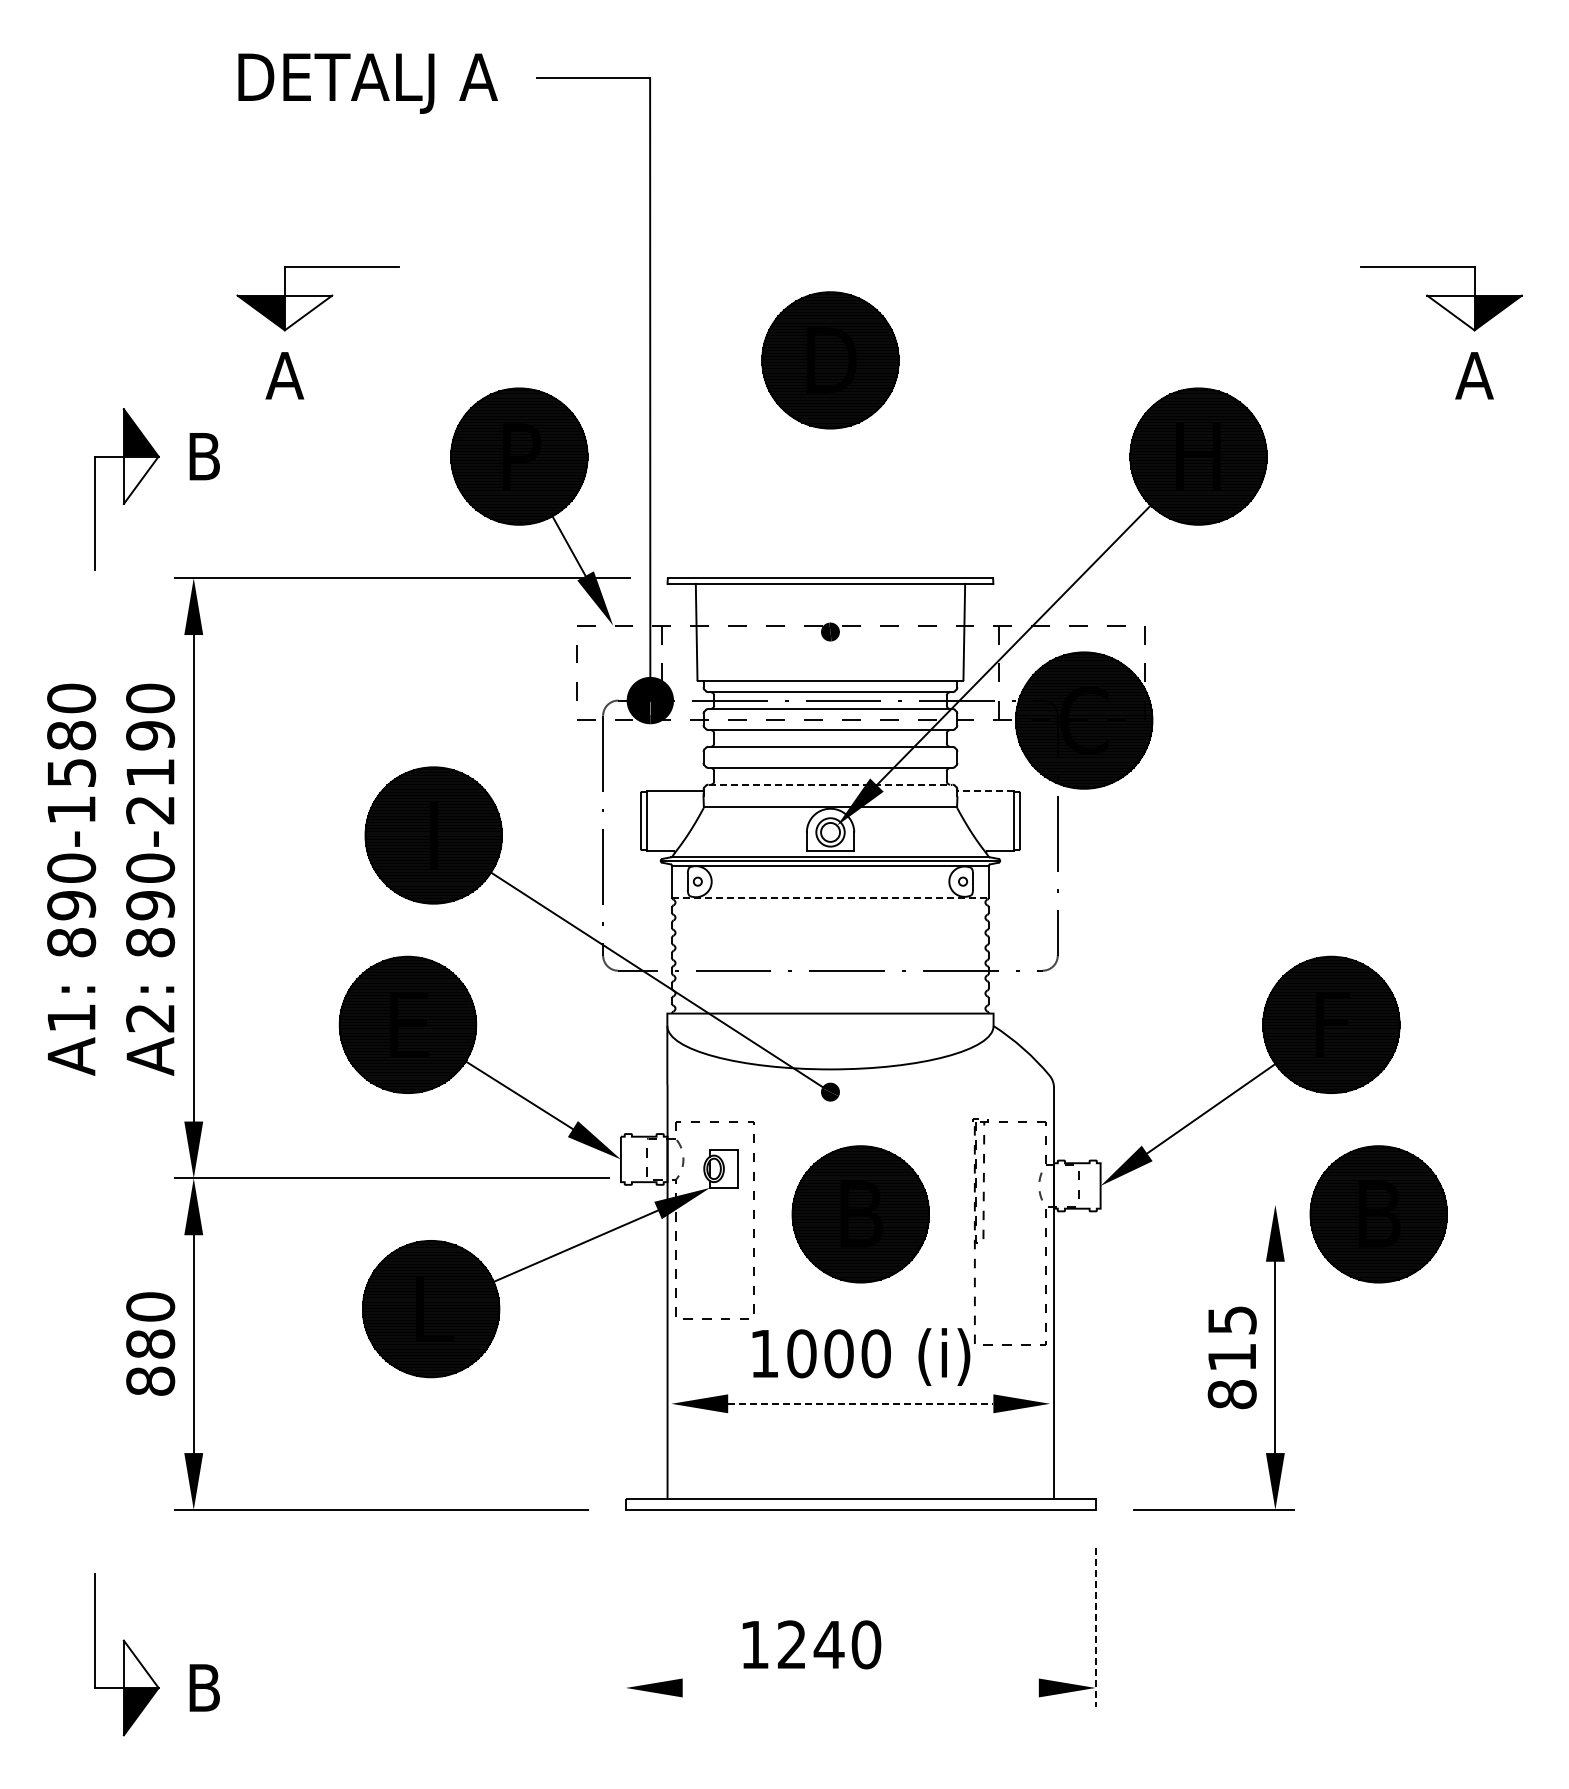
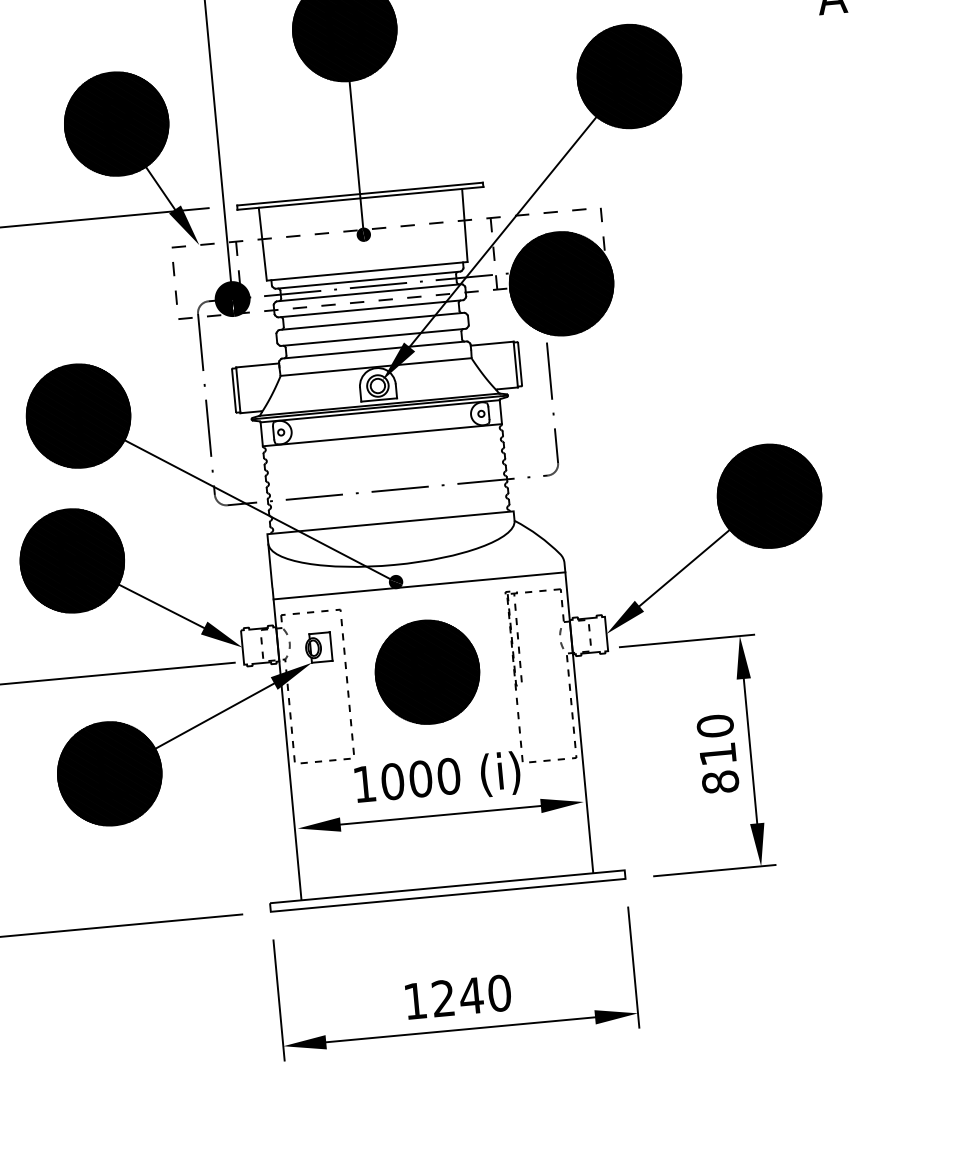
line: (830, 526) -> (356, 155), added
line: (830, 784) -> (374, 349), dashed -> solid
line: (985, 790) -> (491, 343), dashed -> solid
line: (830, 897) -> (382, 435), dashed -> solid
line: (860, 1099) -> (419, 585), added
line: (1205, 1204) -> (687, 640), added
part: (1378, 1214) -> (818, 636), removed
text: (1231, 1319) -> (714, 725), 815 -> 810
line: (860, 1403) -> (440, 815), dashed -> solid
line: (625, 1626) -> (278, 999), added
line: (1095, 1627) -> (633, 967), dashed -> solid
text: (811, 1644) -> (458, 996), moved
line: (860, 1687) -> (460, 1029), added

